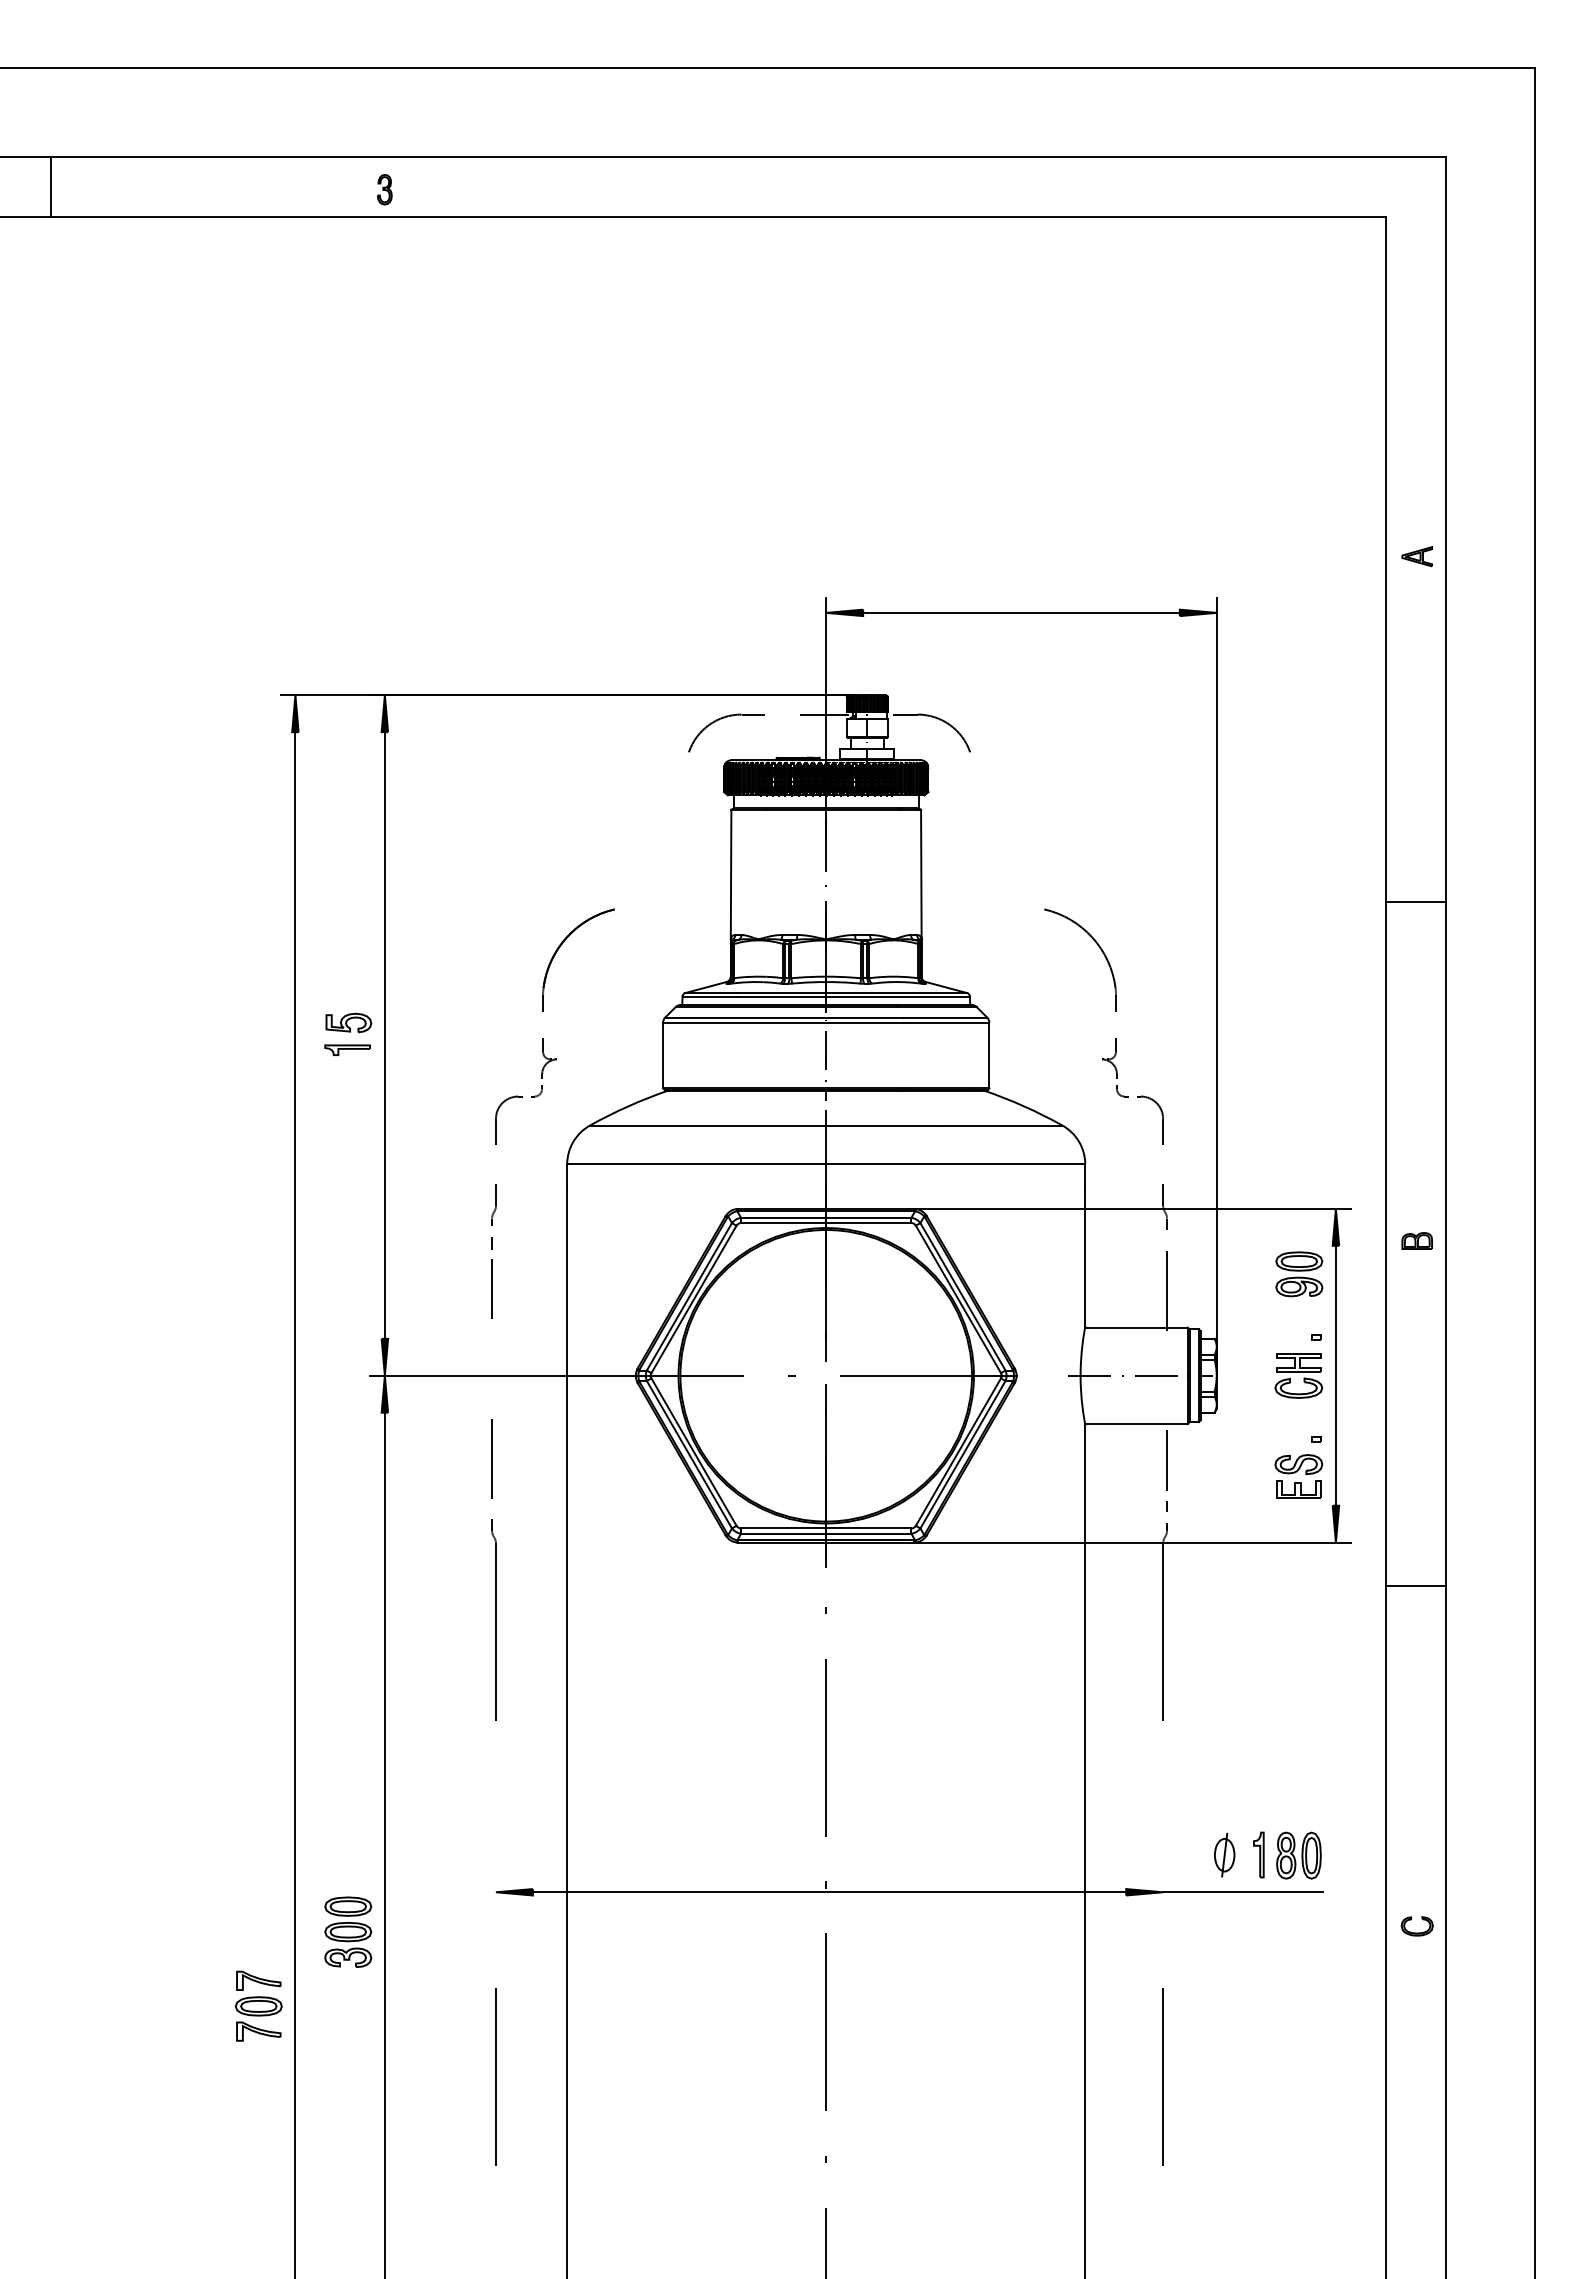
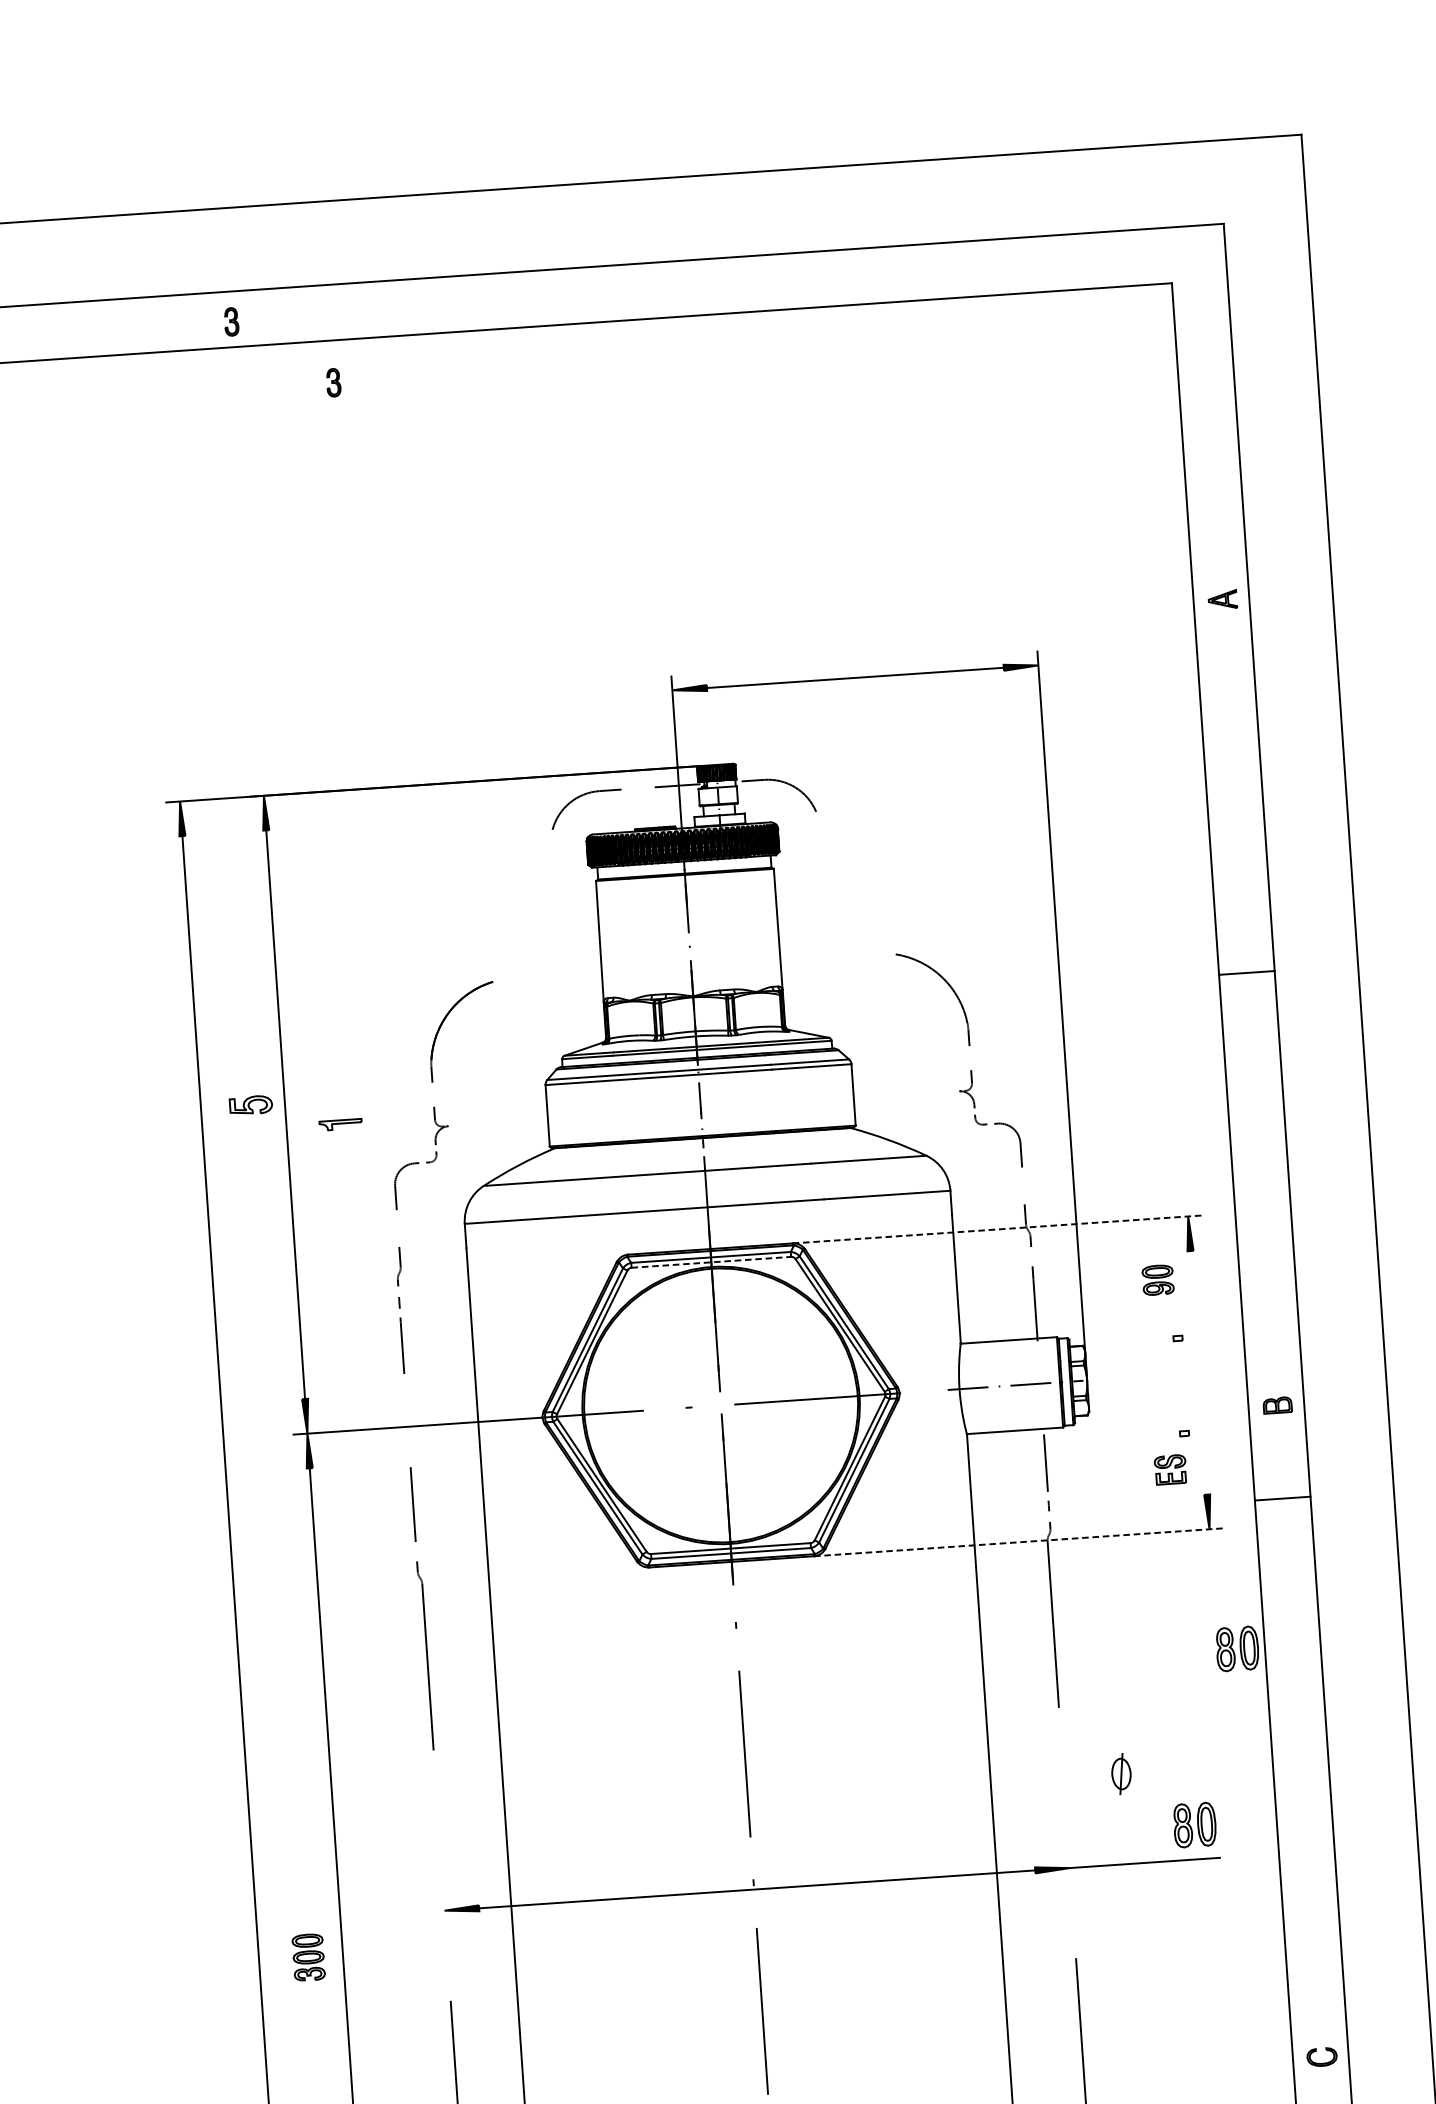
part: (488, 261) -> (333, 382), added
line: (1415, 901) -> (1246, 972), moved
part: (347, 1049) -> (340, 1124), moved
line: (1132, 1208) -> (997, 1229), solid -> dashed
line: (826, 1223) -> (711, 1262), solid -> dashed
part: (1416, 1240) -> (1276, 1404), moved
part: (1299, 1274) -> (1158, 1280), size x0.7
part: (1298, 1375) -> (1163, 1375), removed
line: (1335, 1375) -> (1198, 1372), removed
part: (1298, 1476) -> (1170, 1469), size x0.7
line: (1132, 1542) -> (1018, 1542), solid -> dashed
line: (1415, 1586) -> (1282, 1498), moved
part: (1356, 1671) -> (1237, 1648), added
part: (1258, 1854) -> (1156, 1826), removed
part: (1224, 1855) -> (1121, 1774), moved
part: (1416, 1926) -> (1321, 2057), moved
part: (348, 1931) -> (308, 1956), size x0.7
part: (258, 2005) -> (229, 2031), removed

